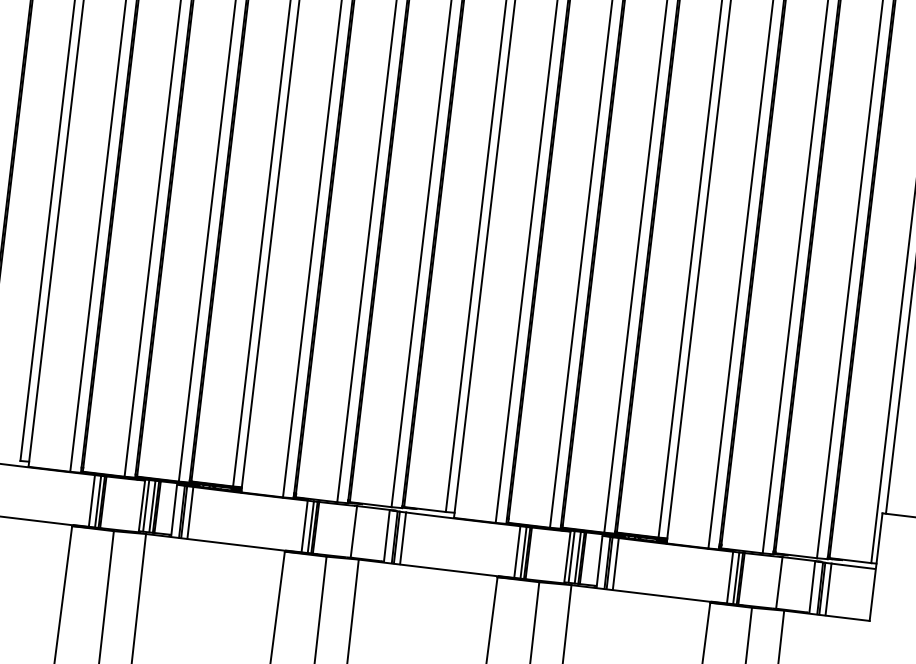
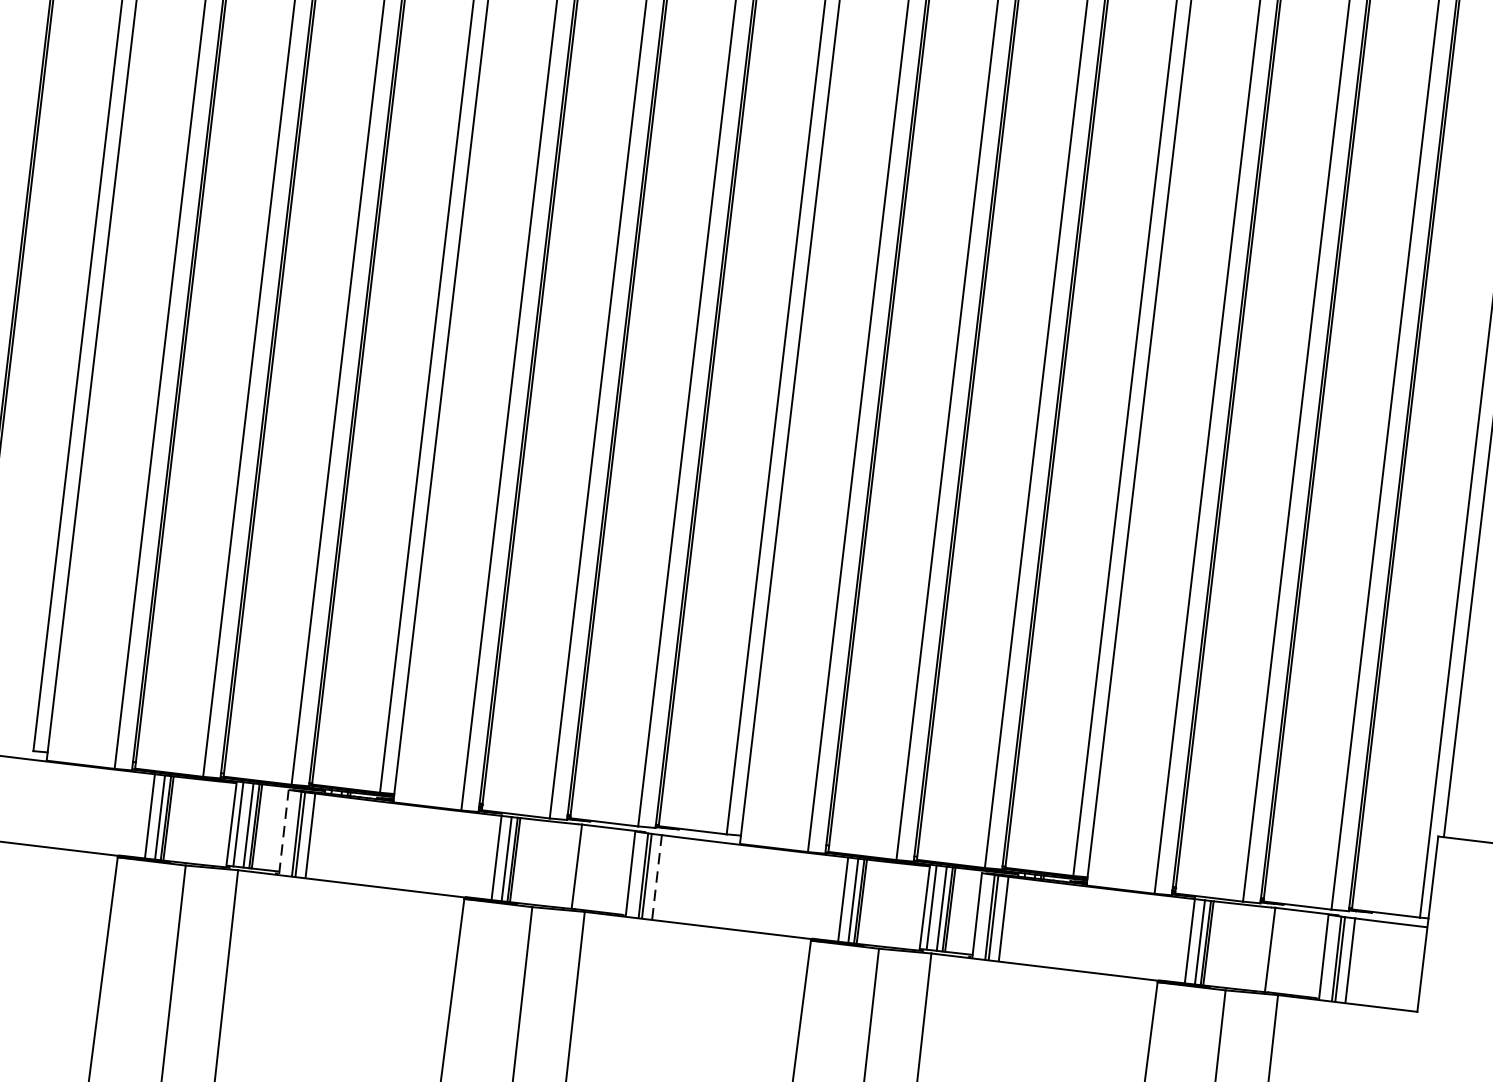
line: (174, 510) -> (284, 831), solid -> dashed
line: (403, 537) -> (657, 875), solid -> dashed

